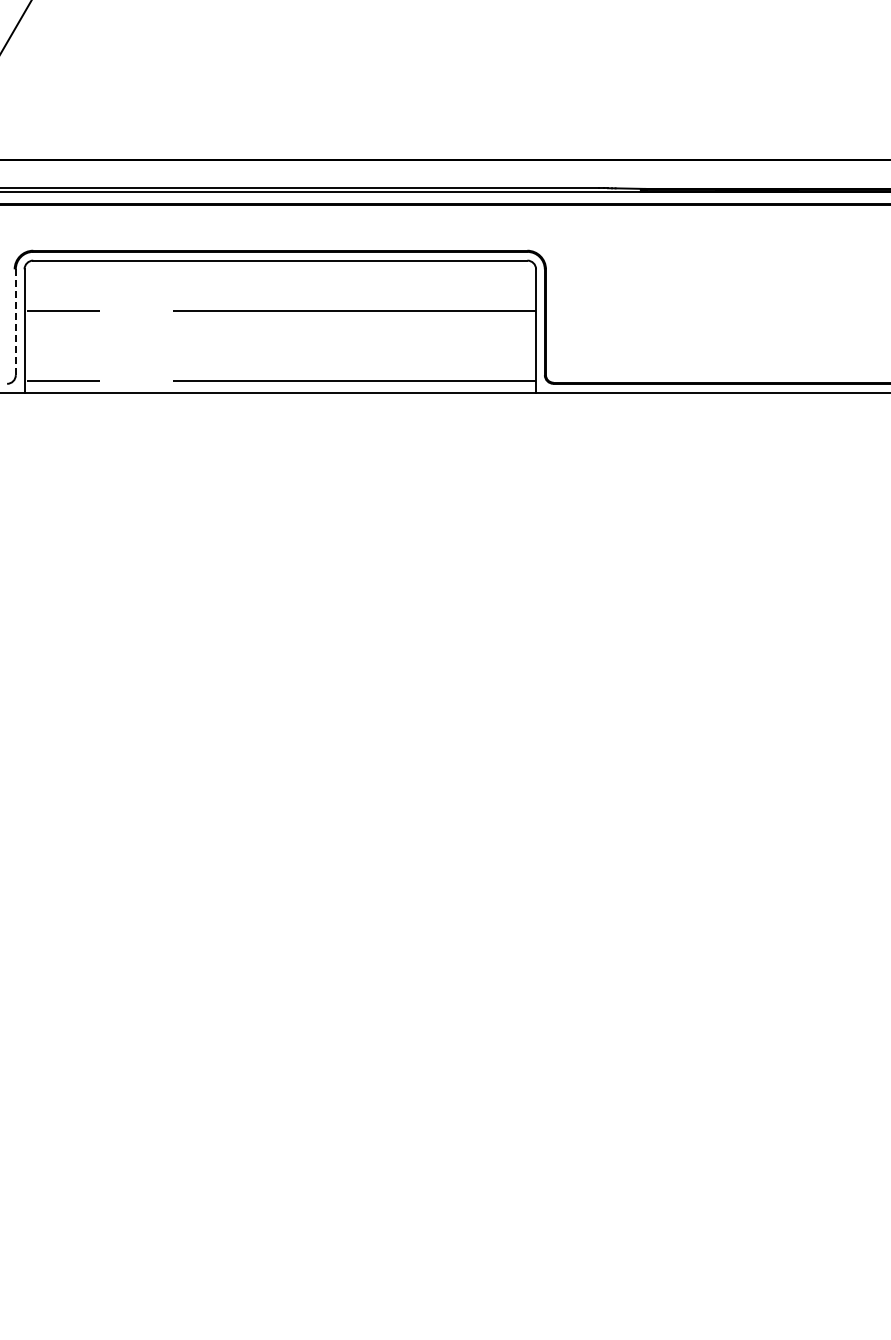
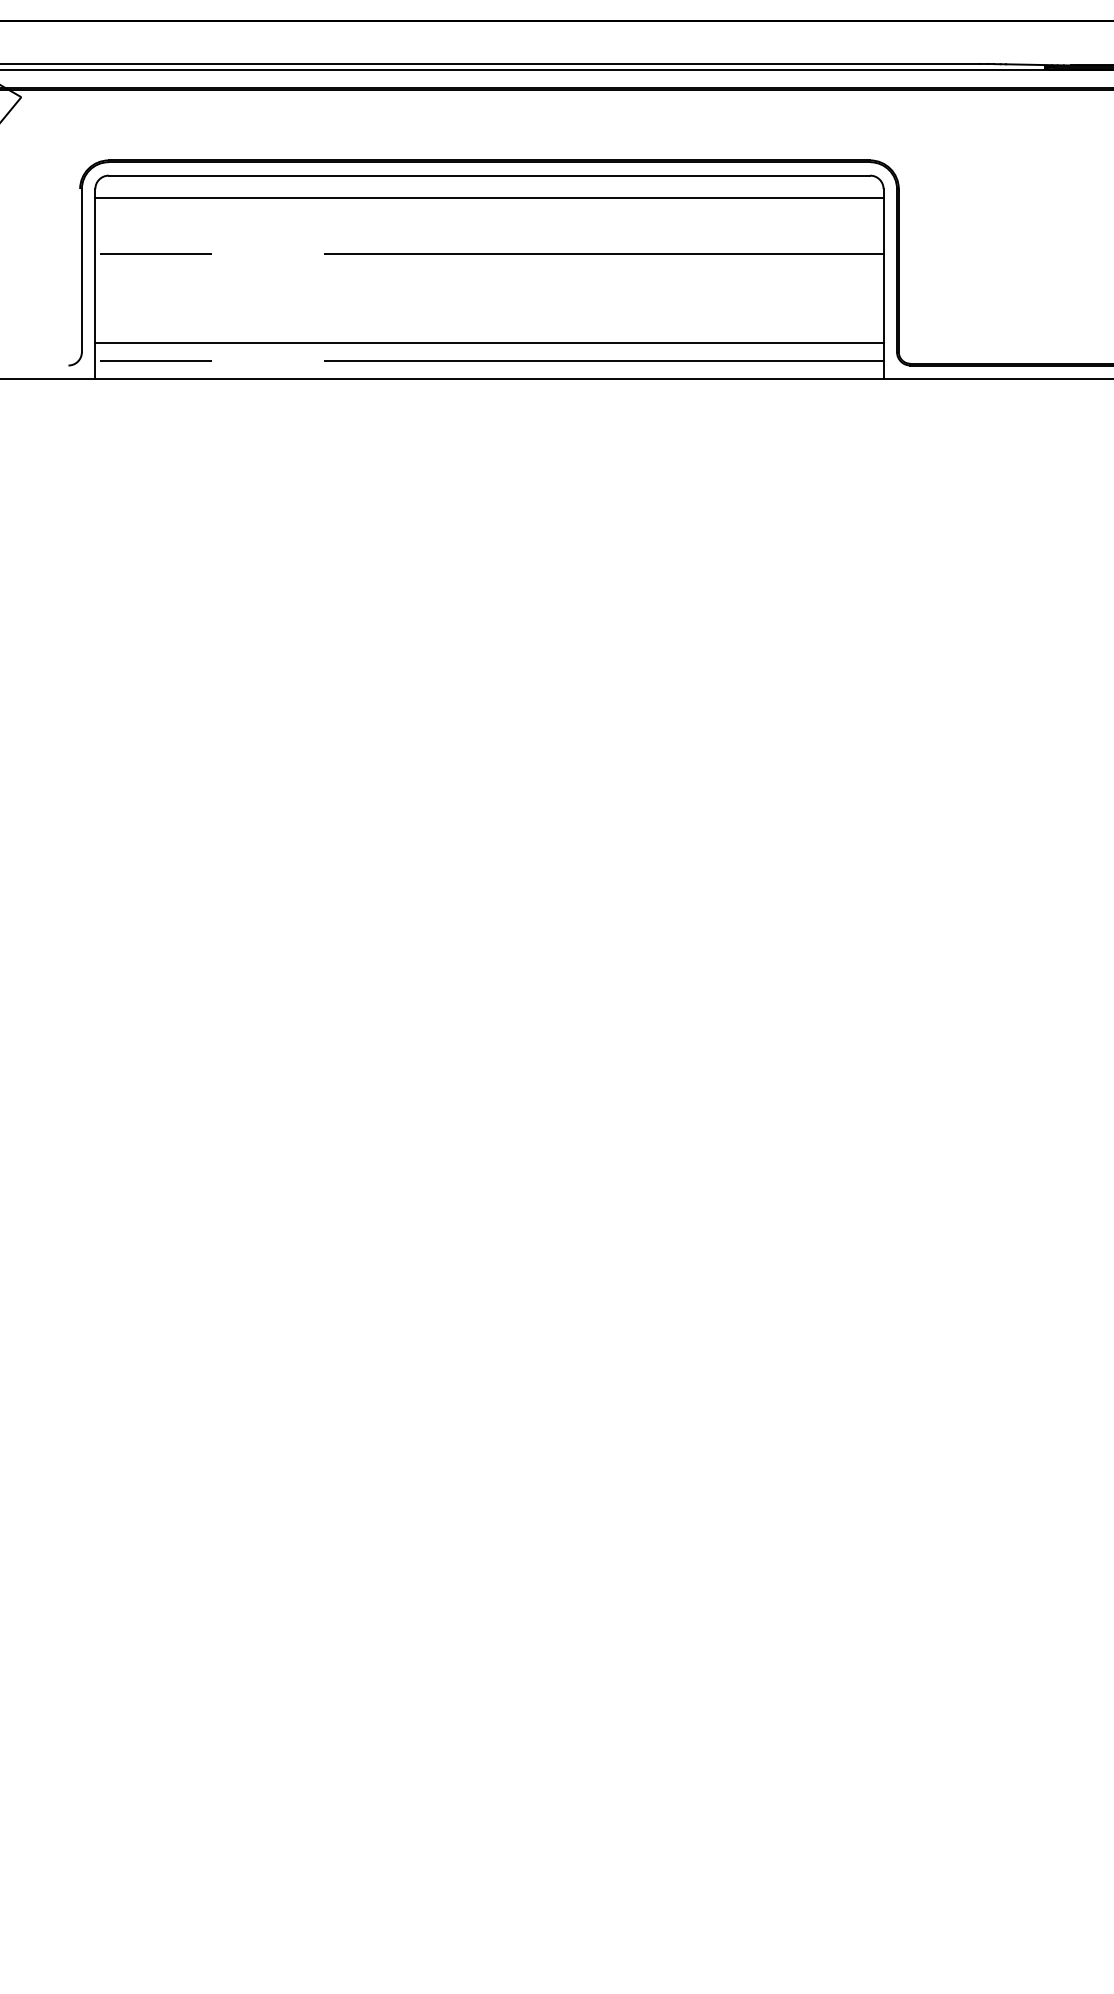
line: (280, 275) -> (489, 198), added
line: (15, 322) -> (81, 271), dashed -> solid
line: (280, 369) -> (489, 343), added

